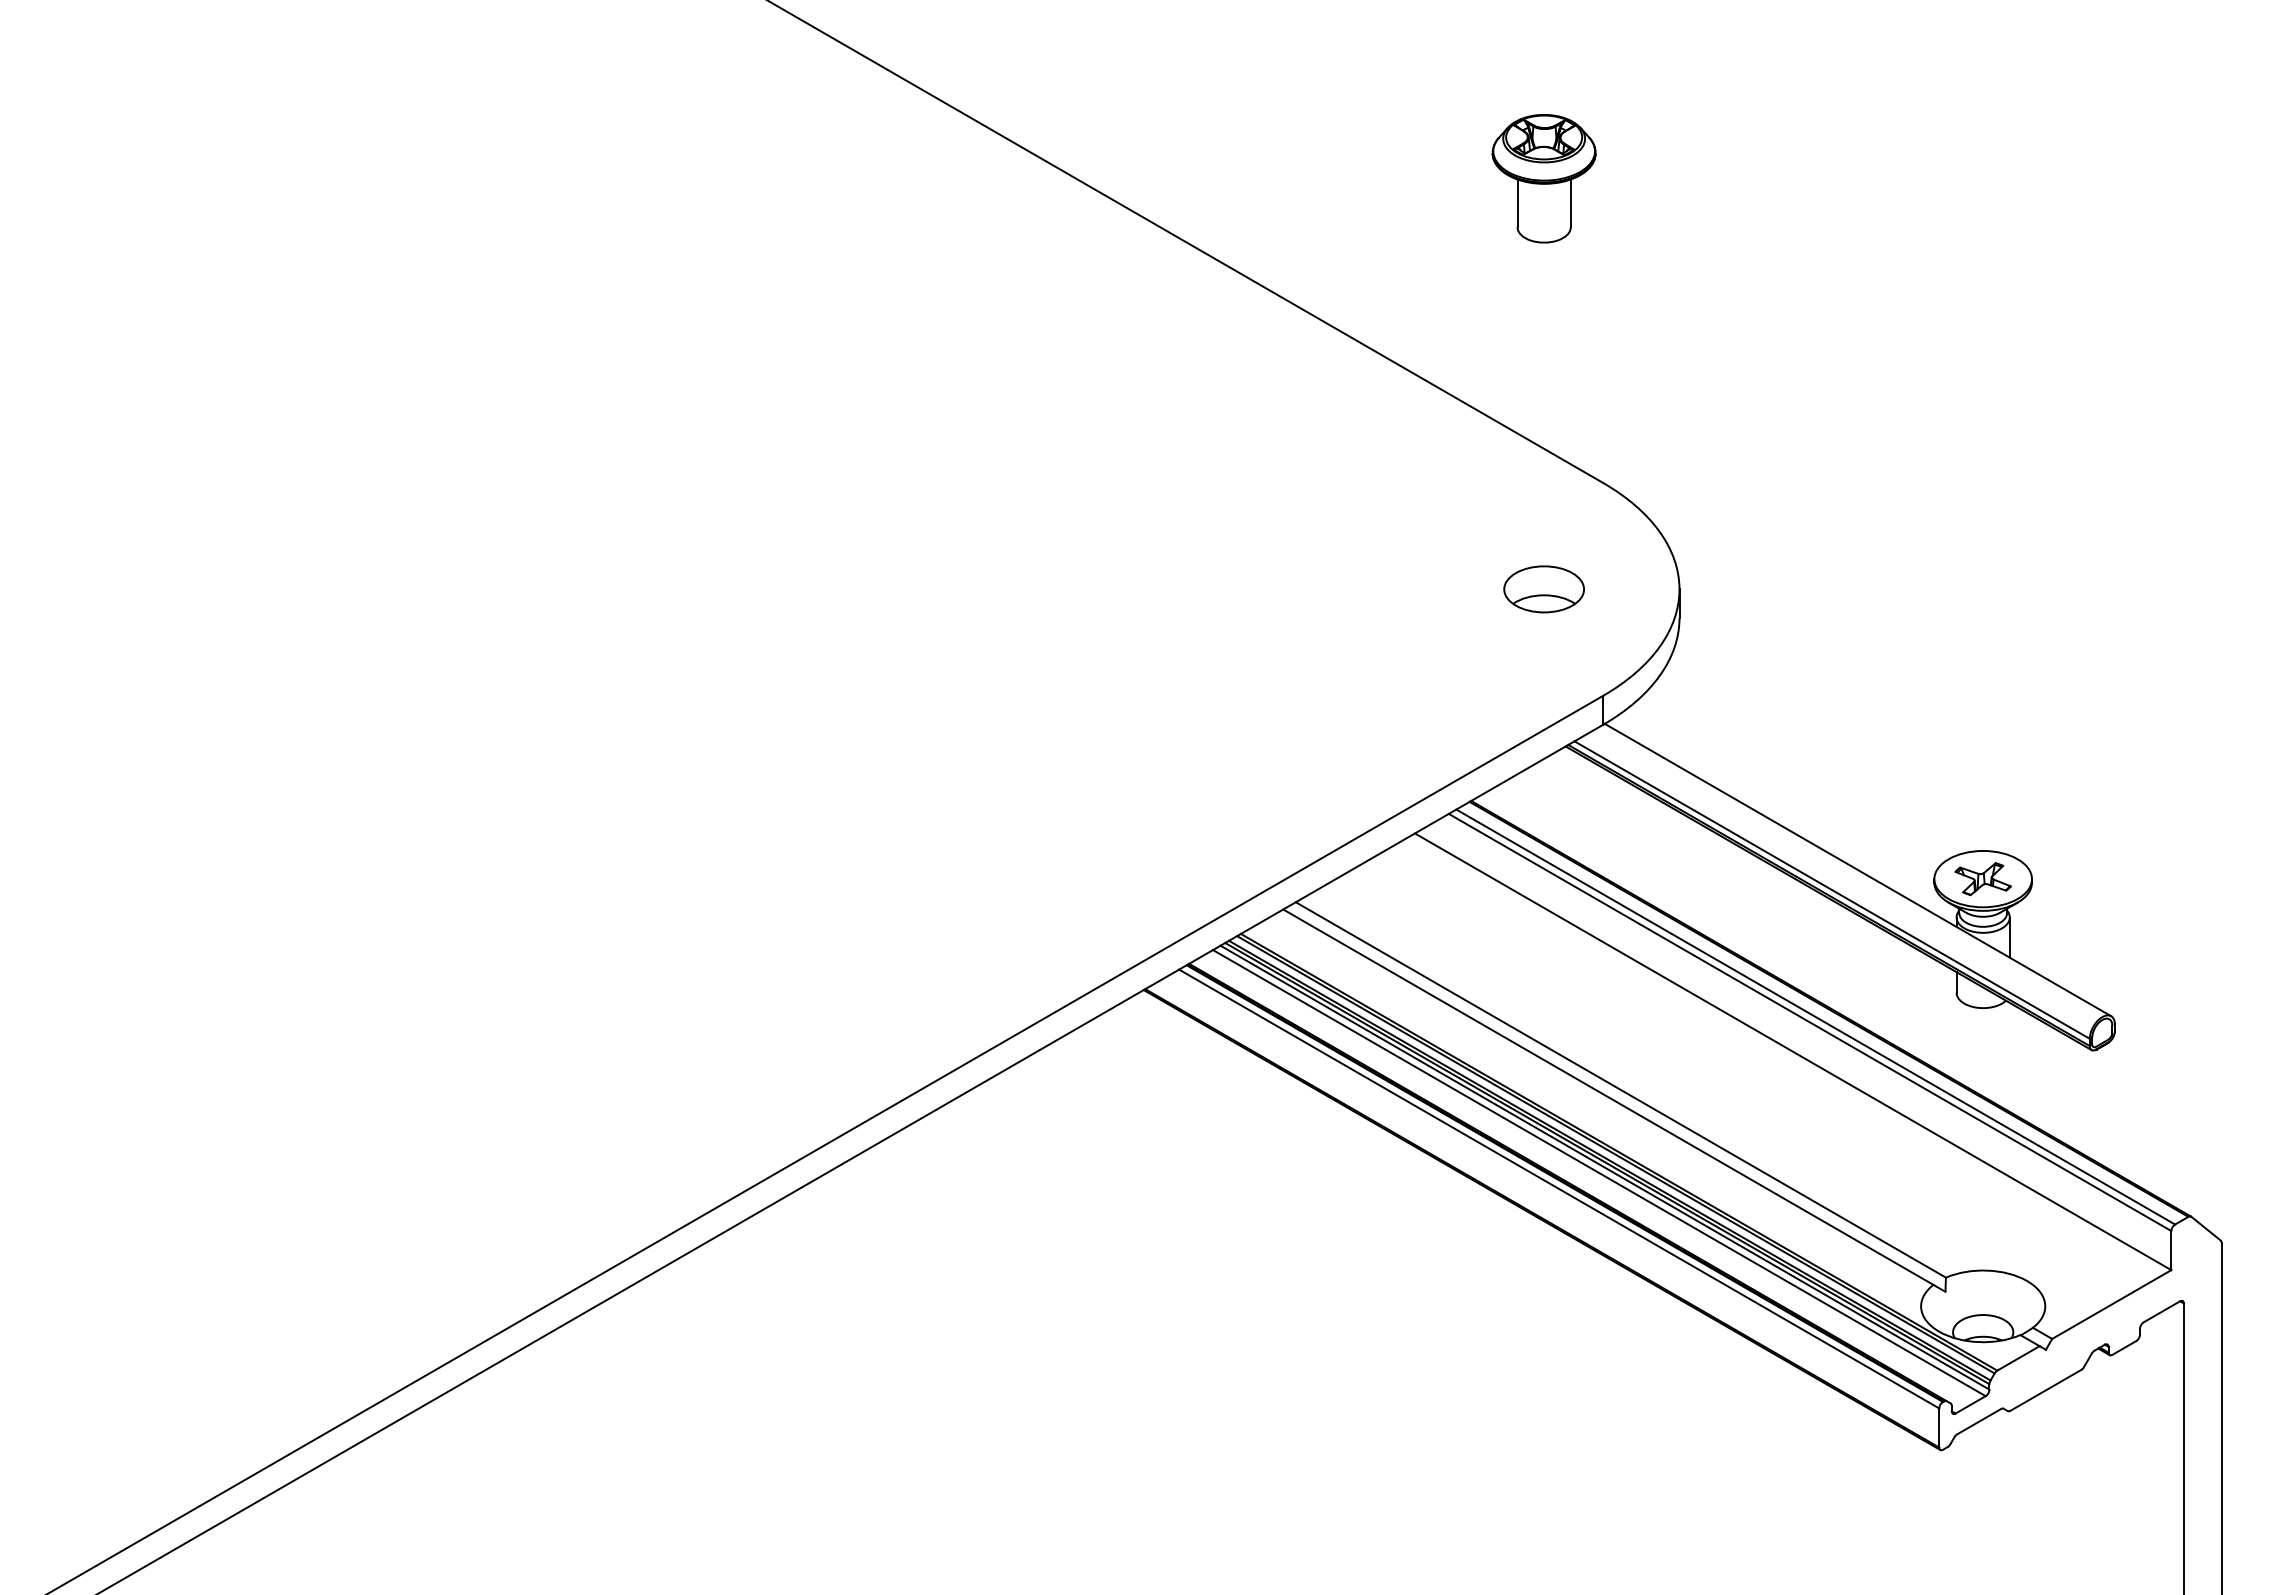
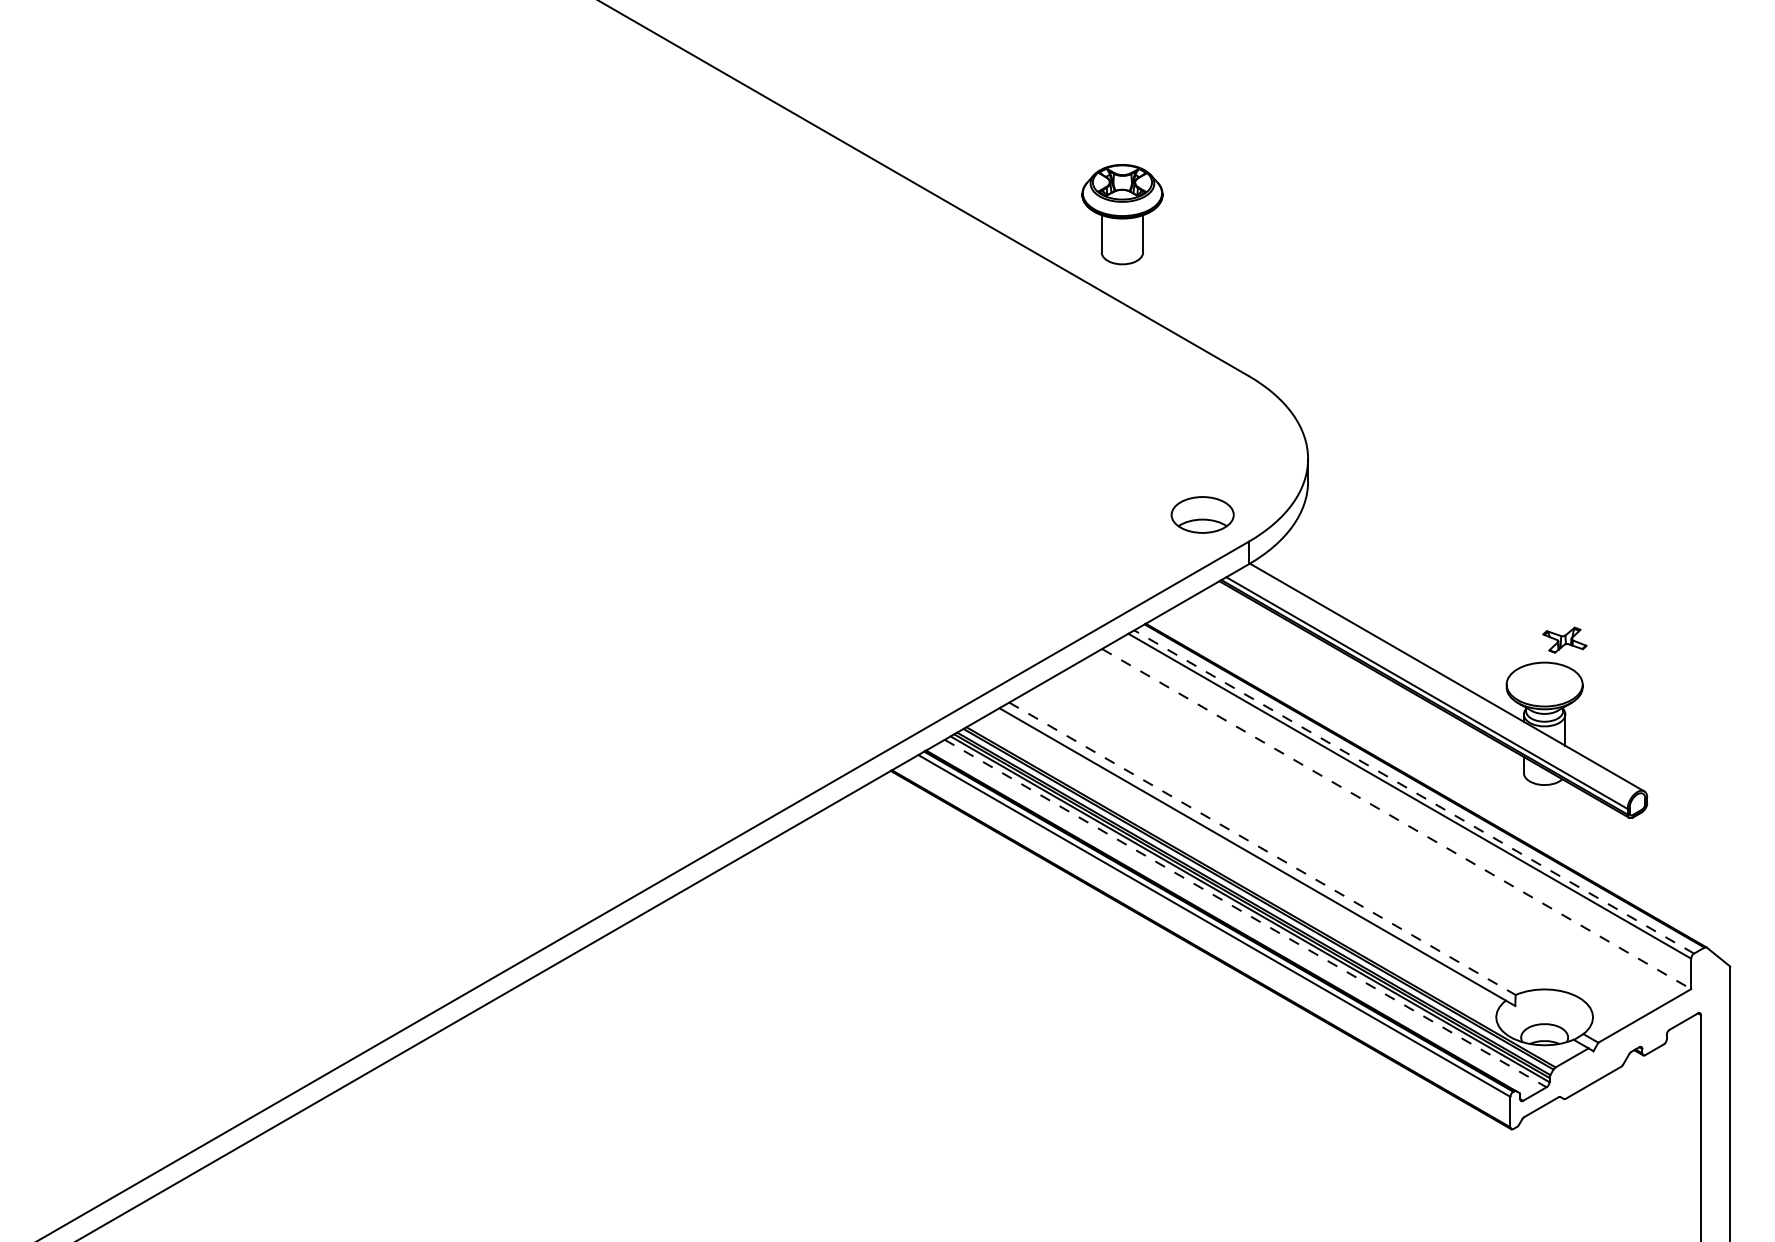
part: (1543, 178) -> (1121, 214), moved
part: (1543, 589) -> (1202, 515), moved
part: (1982, 879) -> (1564, 640), moved
line: (1815, 1017) -> (1414, 792), solid -> dashed
line: (1793, 1051) -> (1396, 818), solid -> dashed
line: (1621, 1090) -> (1262, 849), solid -> dashed
line: (1599, 1173) -> (1245, 913), solid -> dashed

